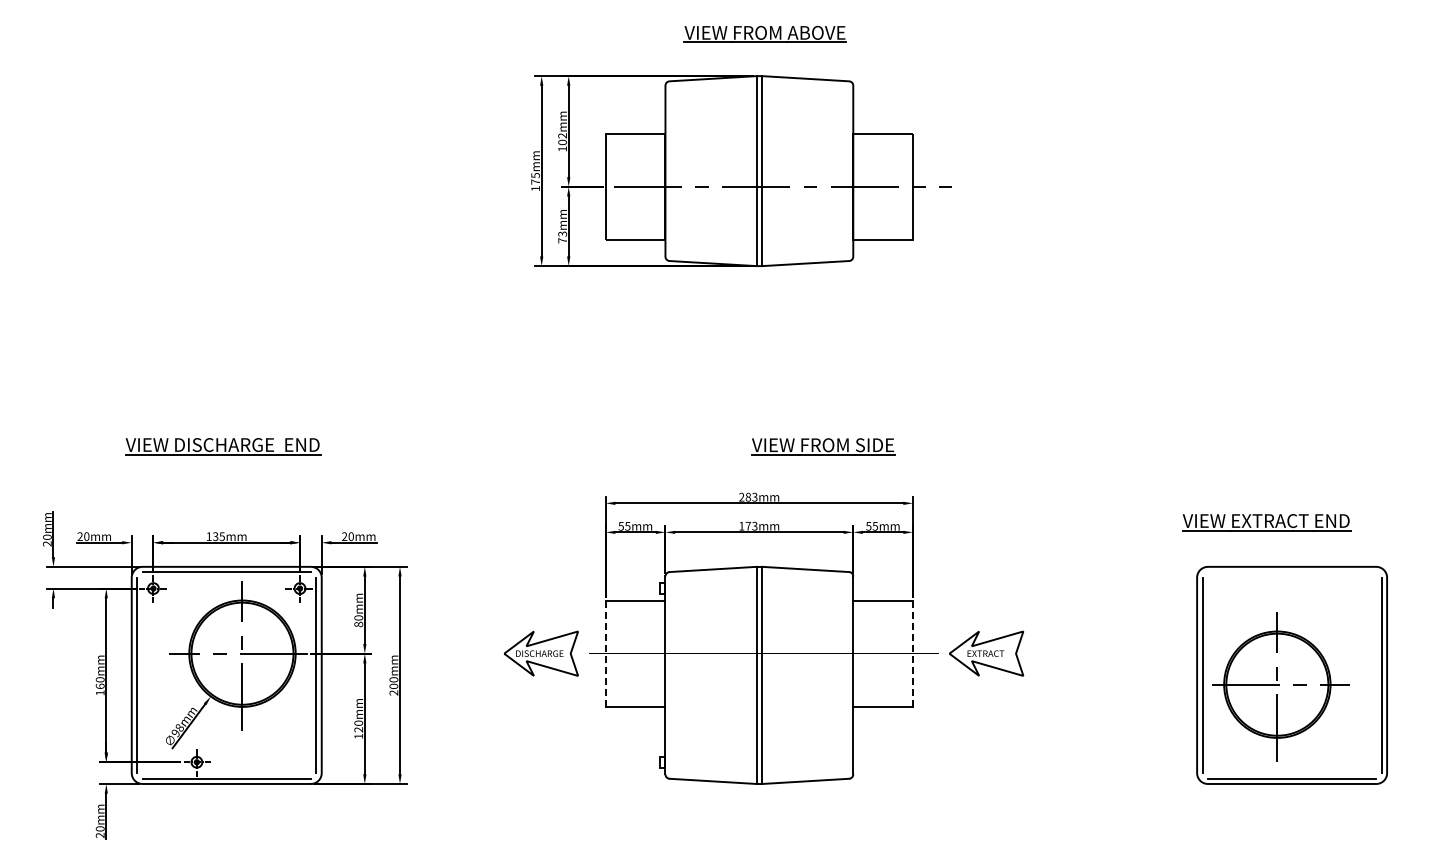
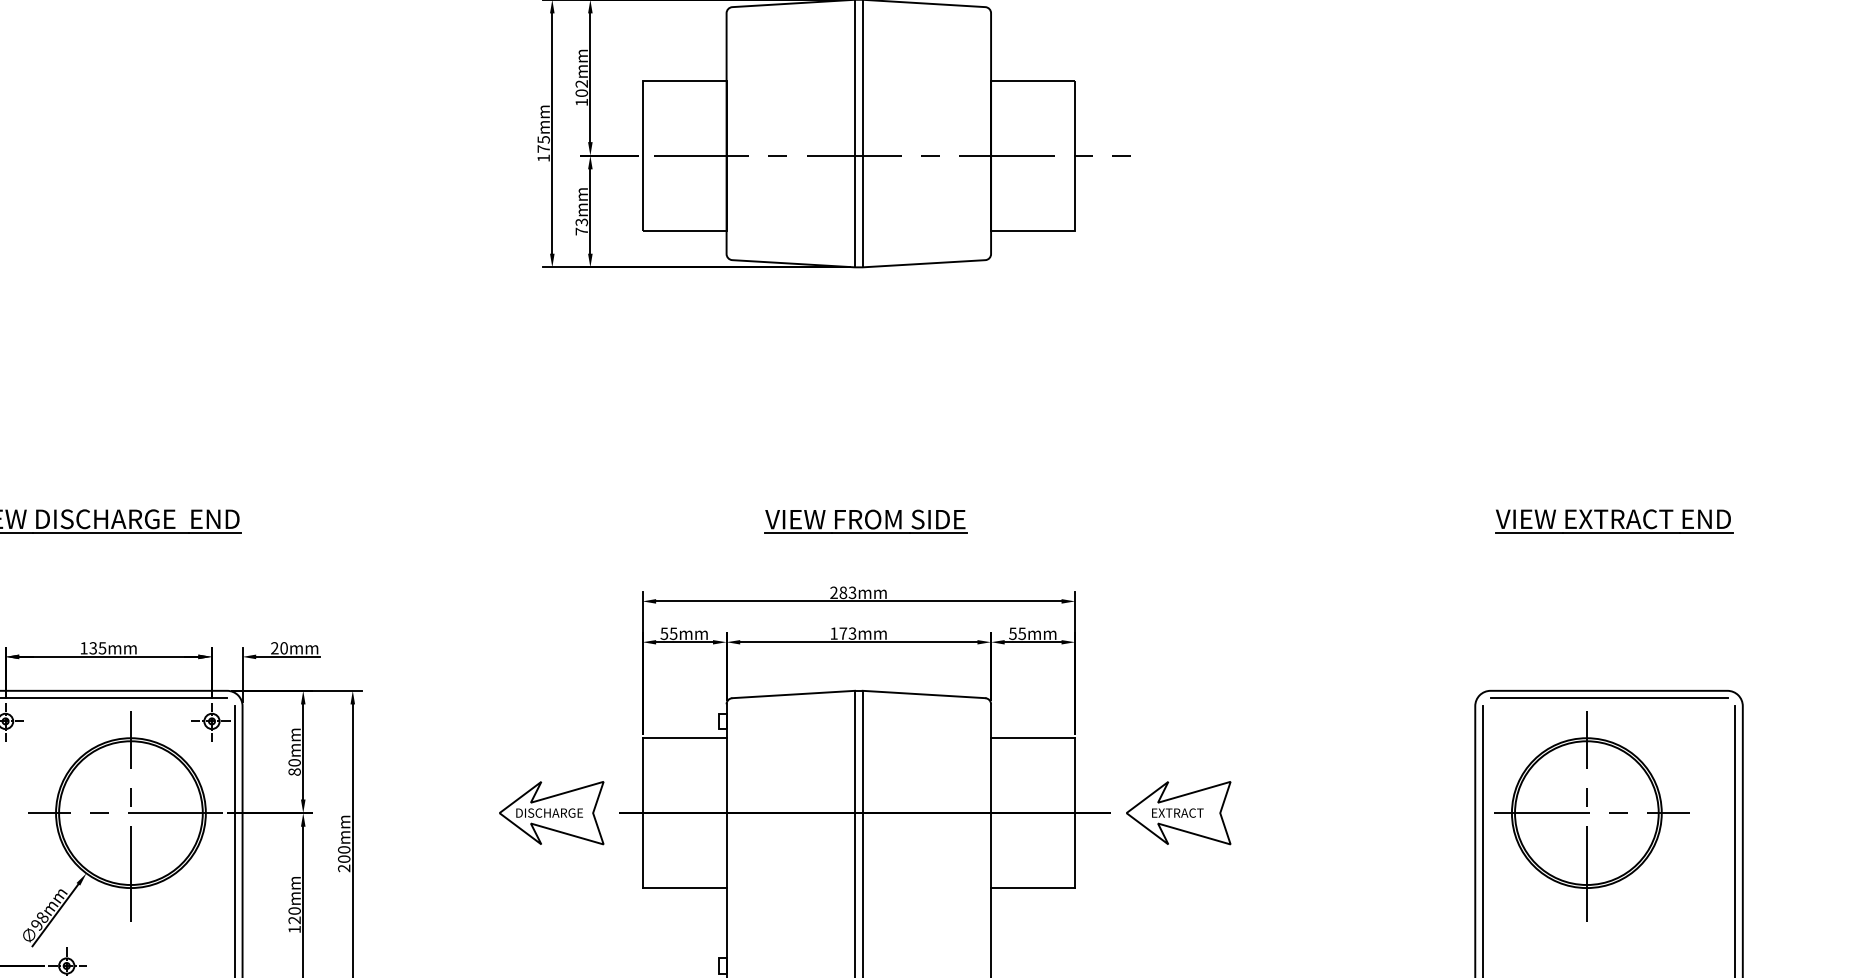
part: (823, 446) -> (866, 521), moved
part: (1266, 522) -> (1613, 521), moved
line: (1291, 572) -> (1608, 698), added
line: (605, 654) -> (642, 814), dashed -> solid
line: (912, 654) -> (1074, 814), dashed -> solid
part: (1280, 686) -> (1591, 815), moved

